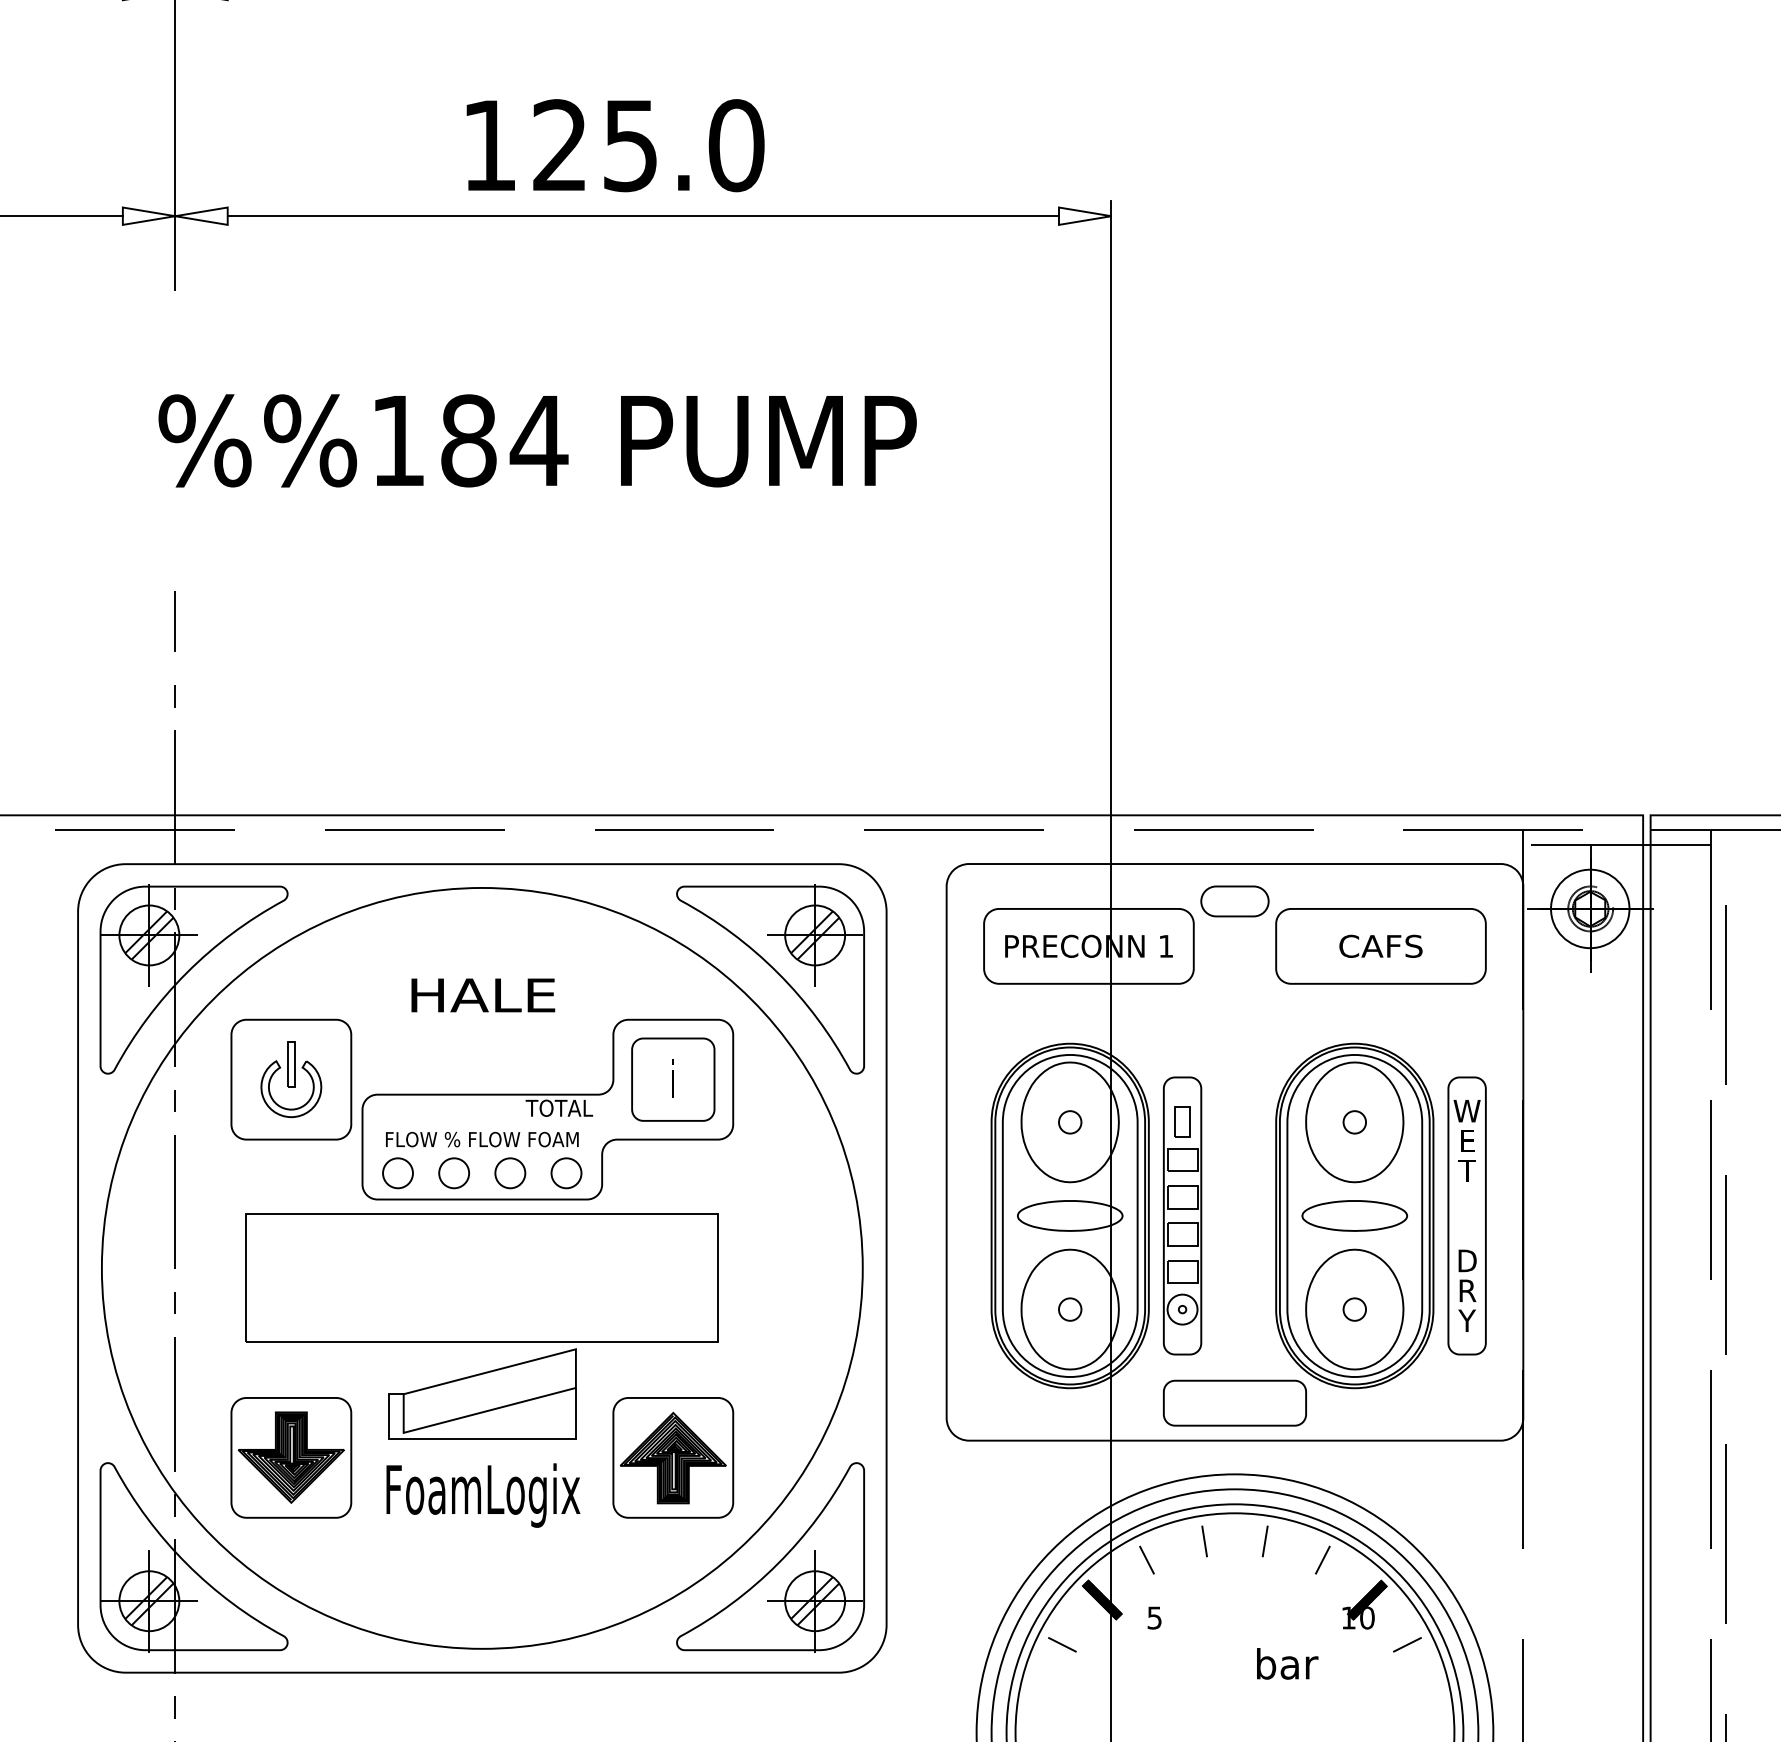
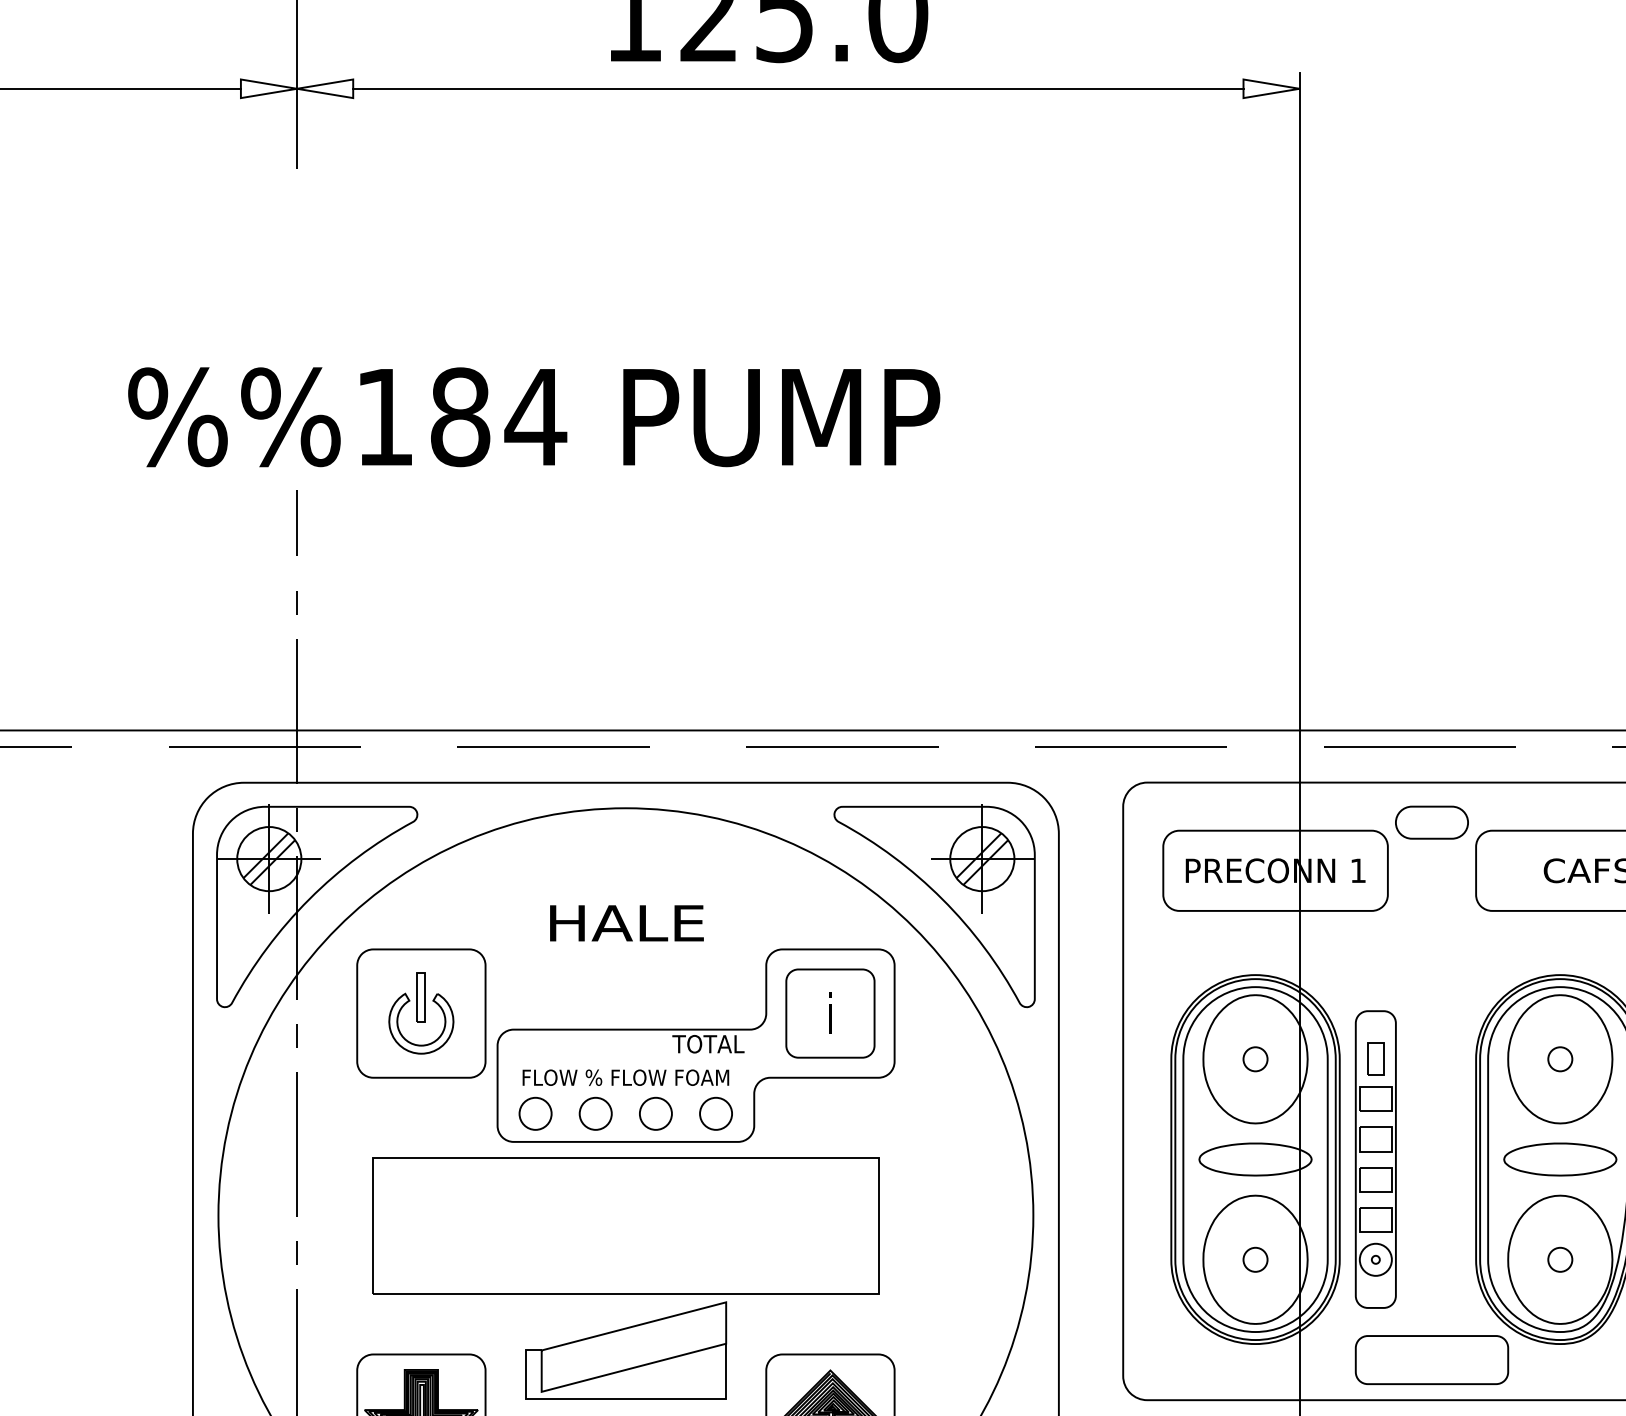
text: (537, 440) -> (533, 416), moved

